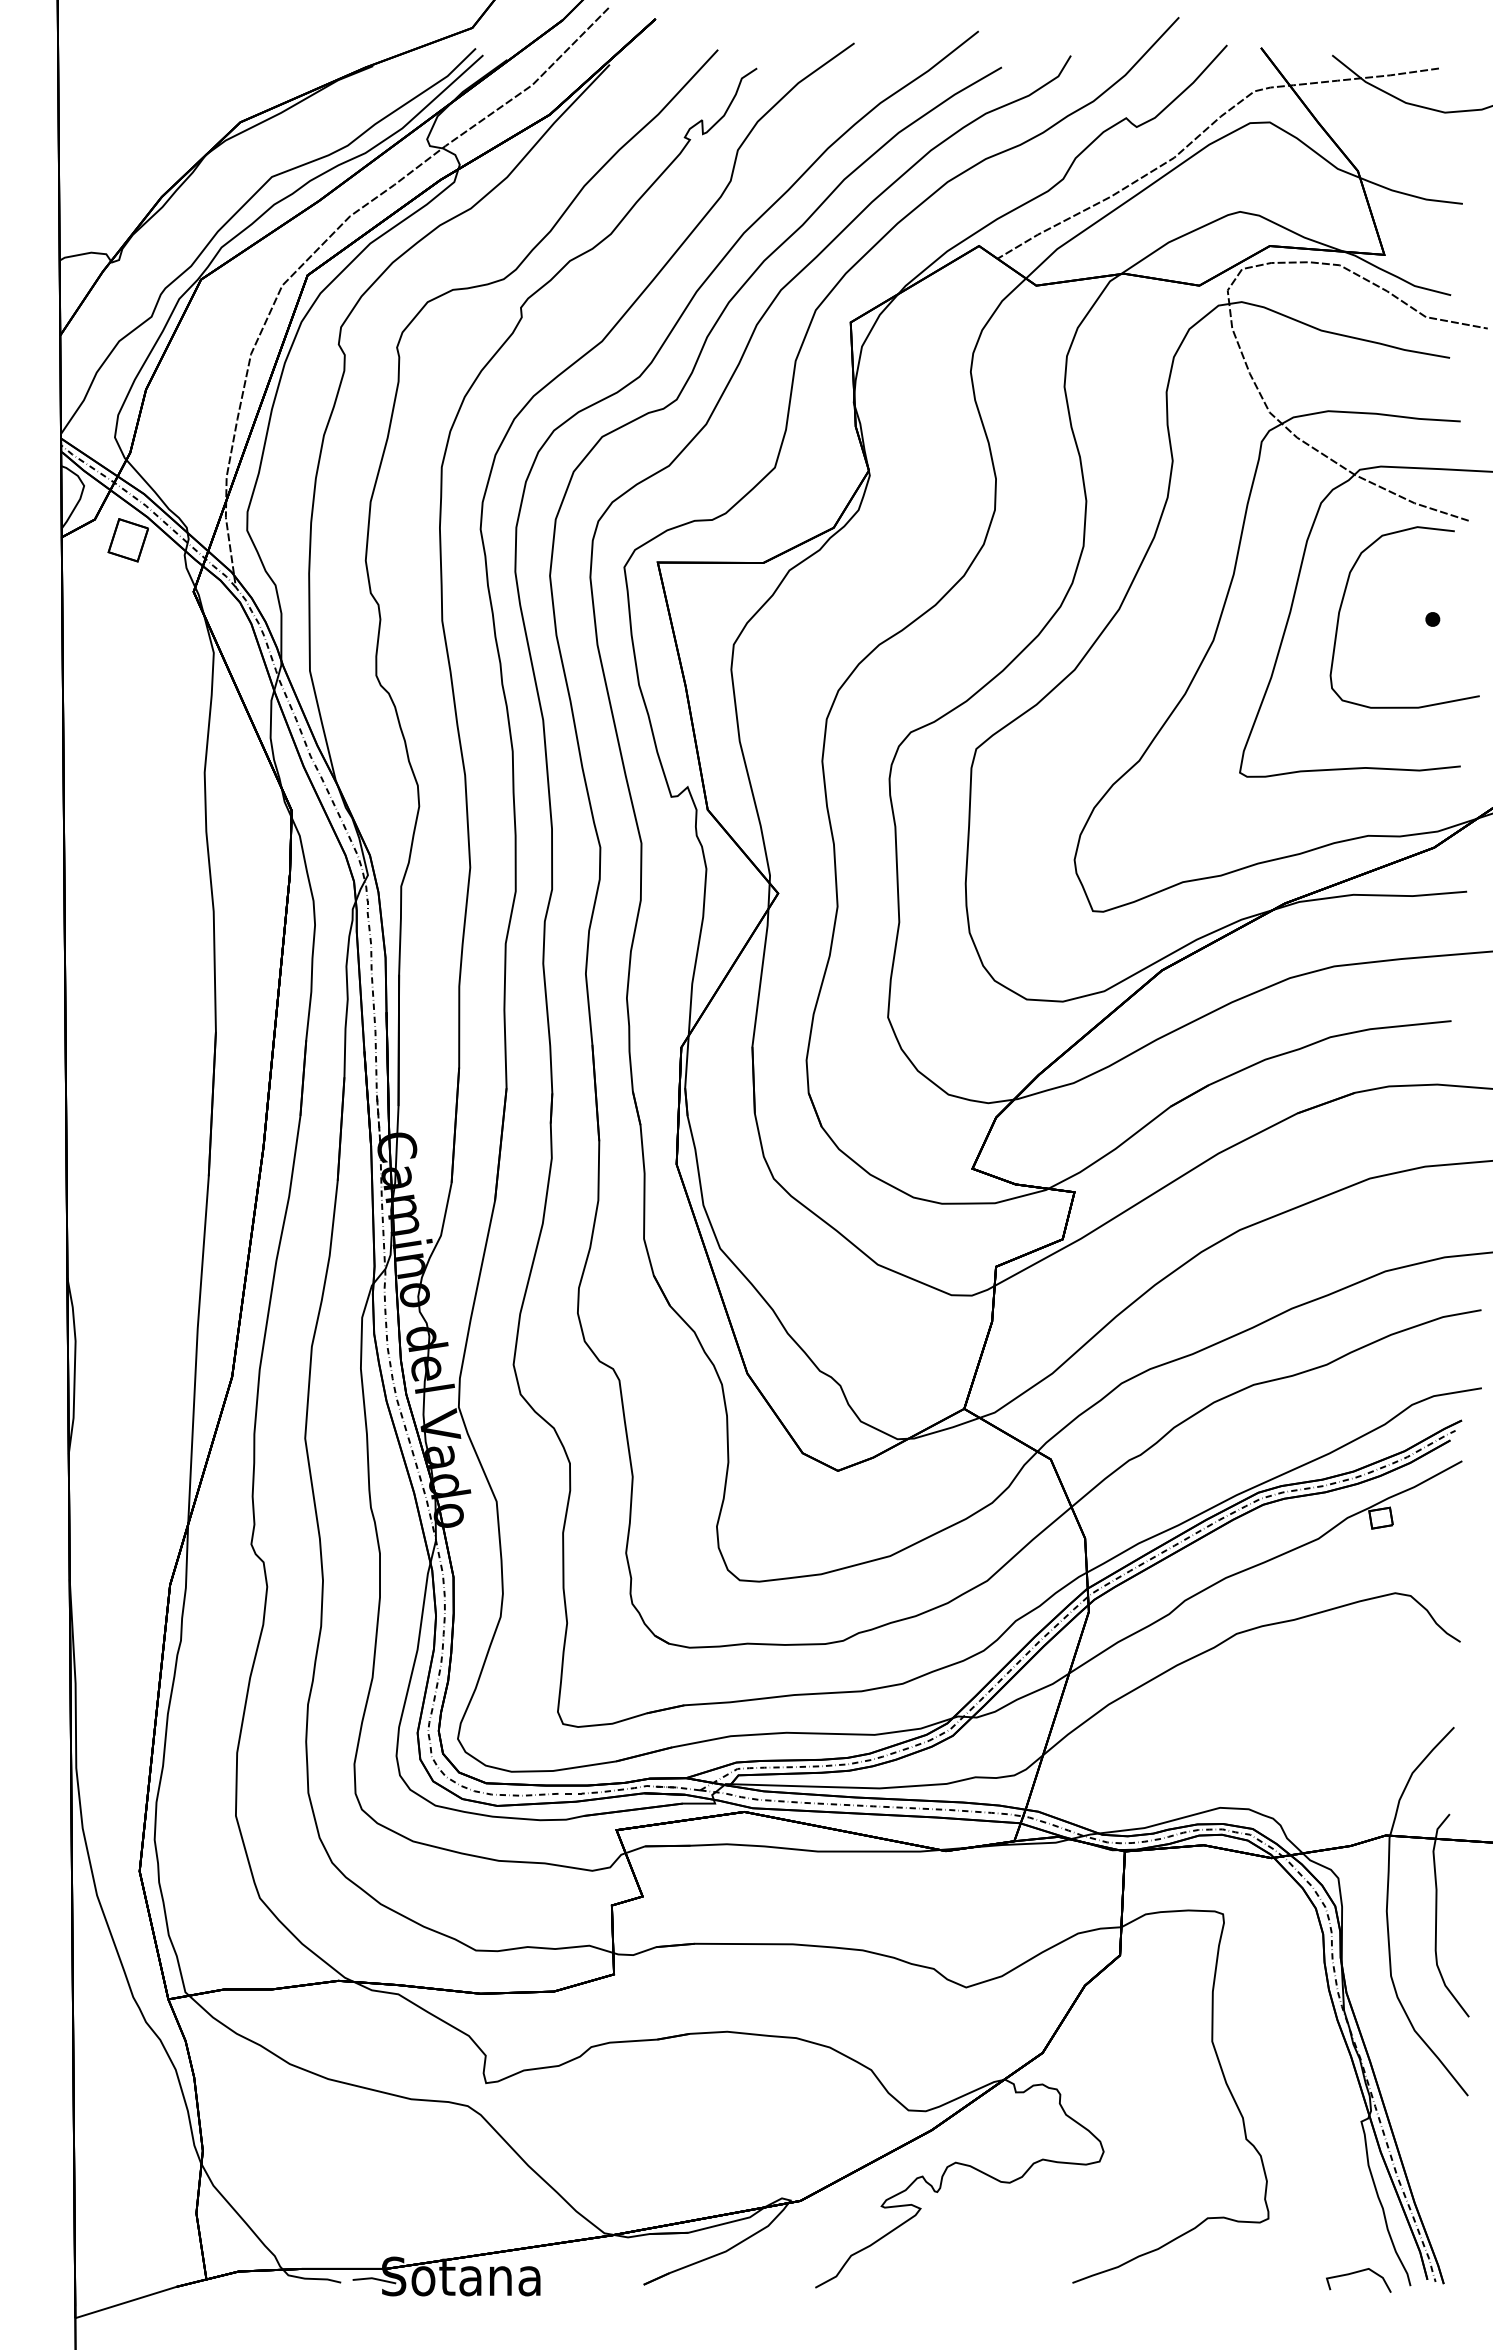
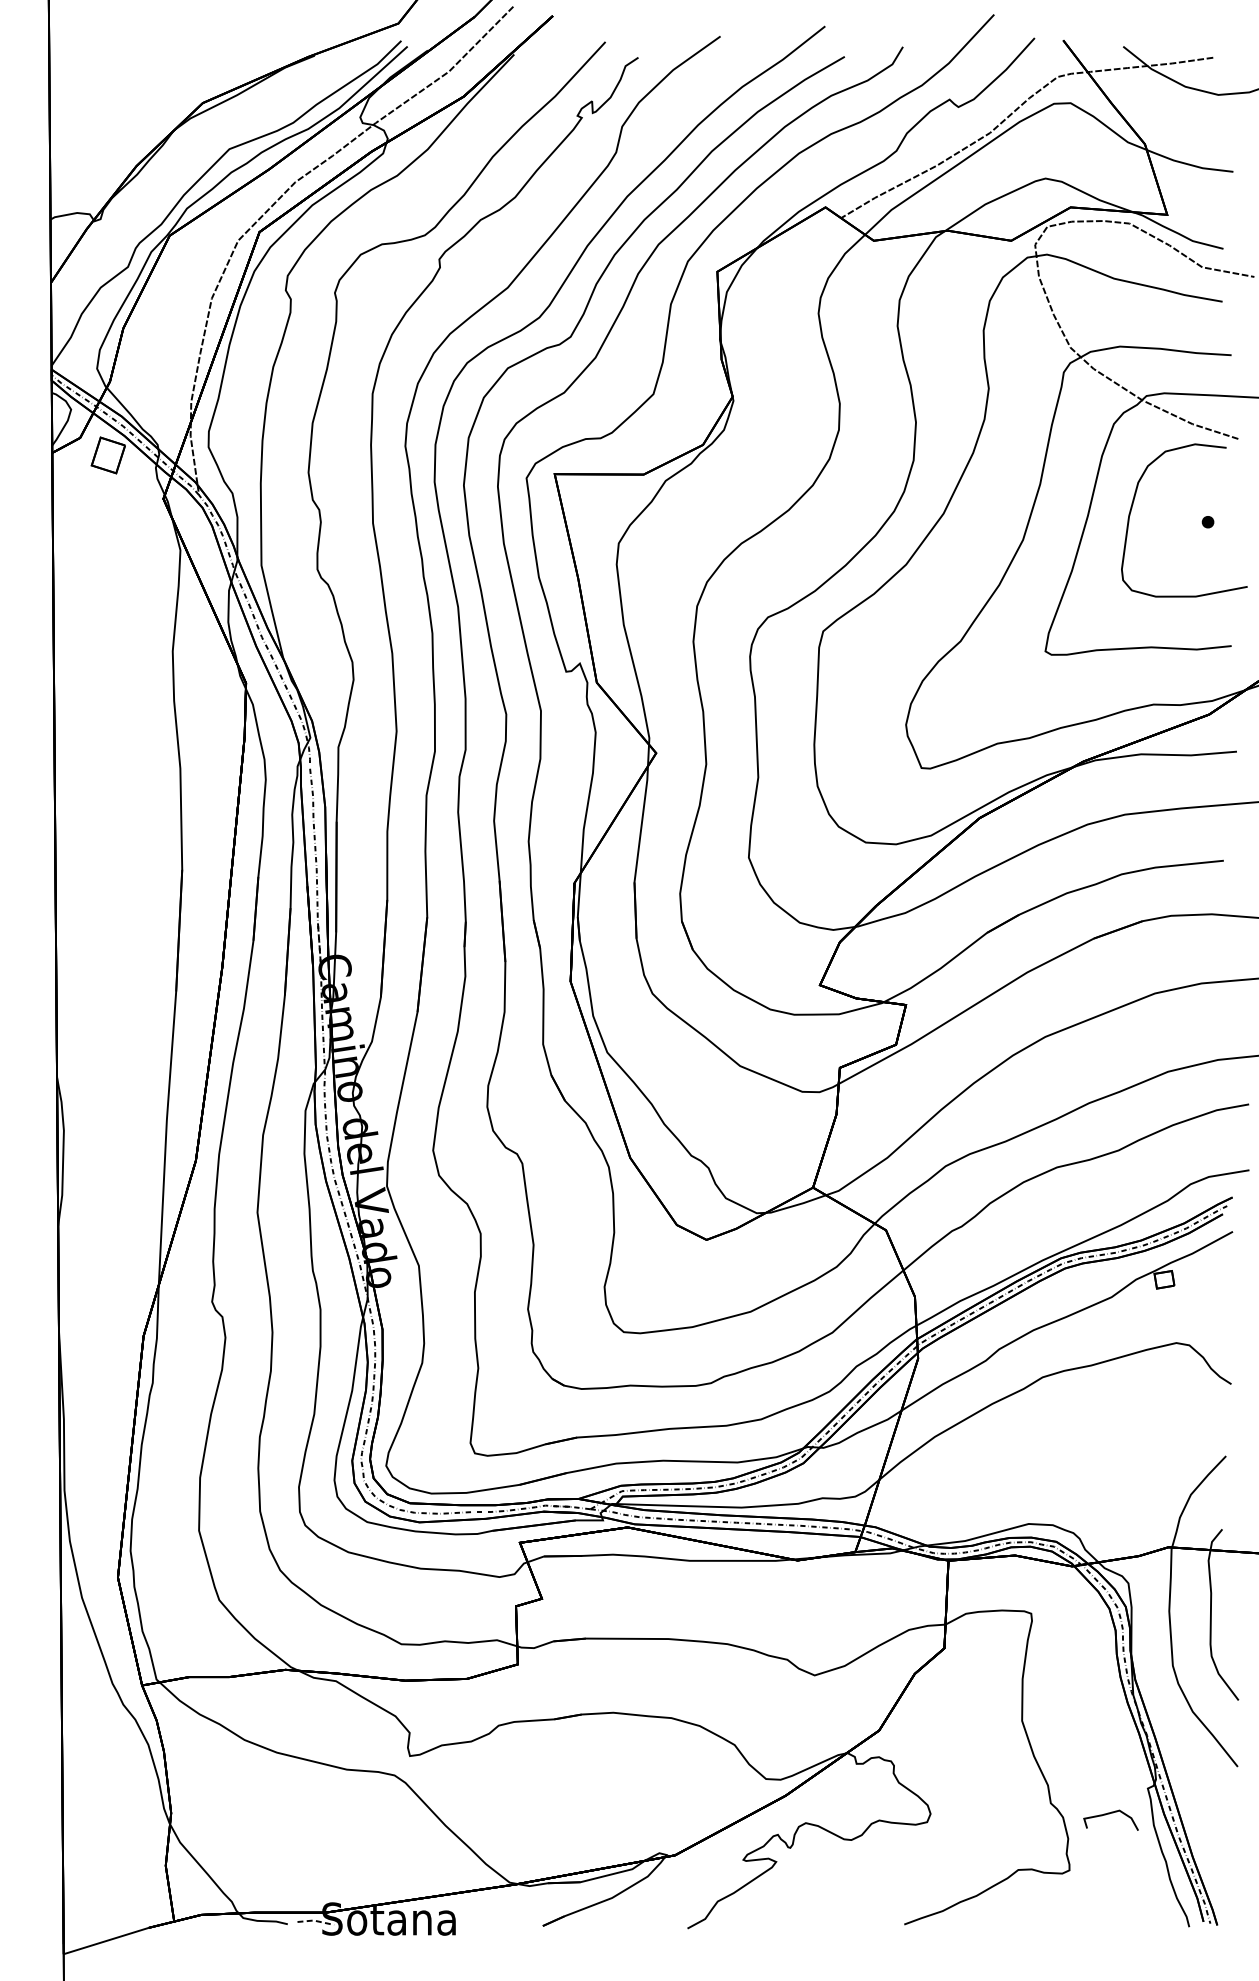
curve: (1356, 2273) -> (1109, 1814), moved
line: (373, 2278) -> (315, 1920), solid -> dashed

